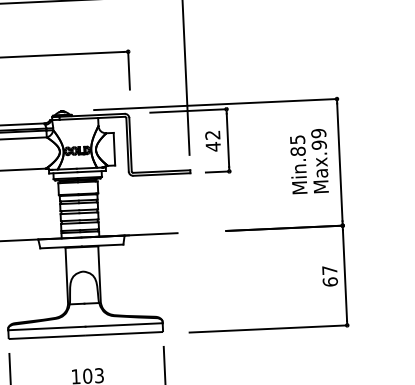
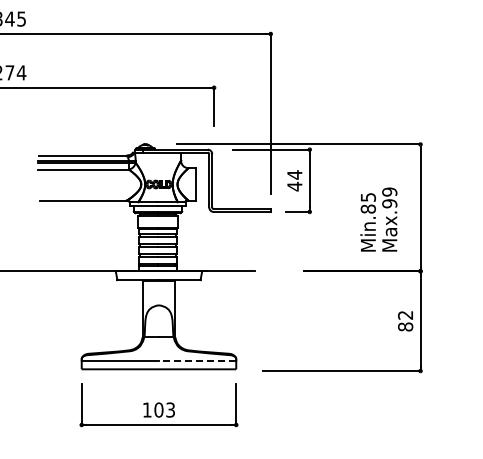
text: (212, 134) -> (294, 174), 42 -> 44
text: (308, 161) -> (378, 219), moved
text: (329, 276) -> (405, 321), 67 -> 82
line: (123, 324) -> (197, 360), solid -> dashed

